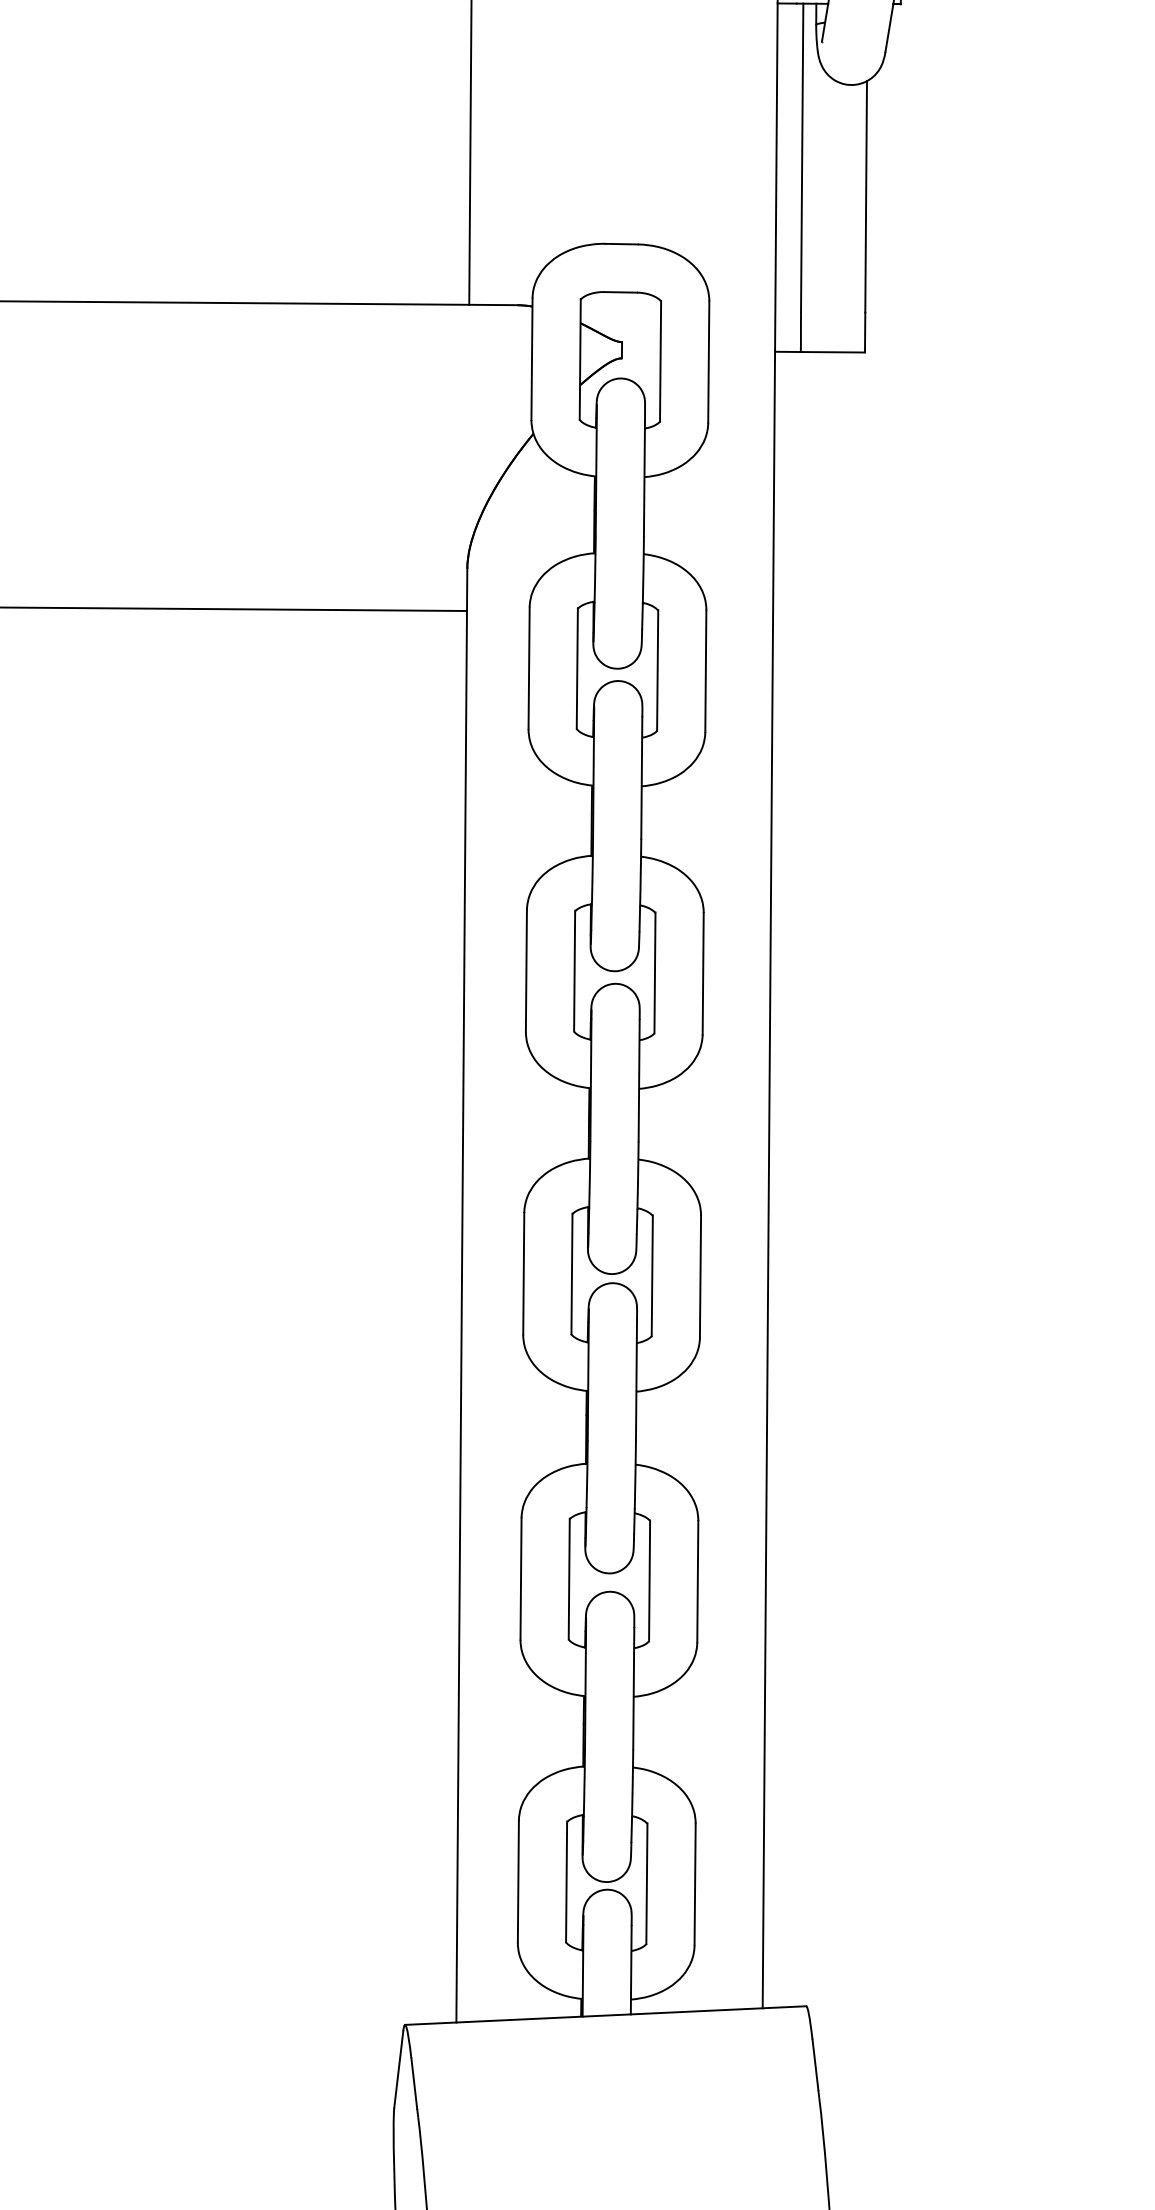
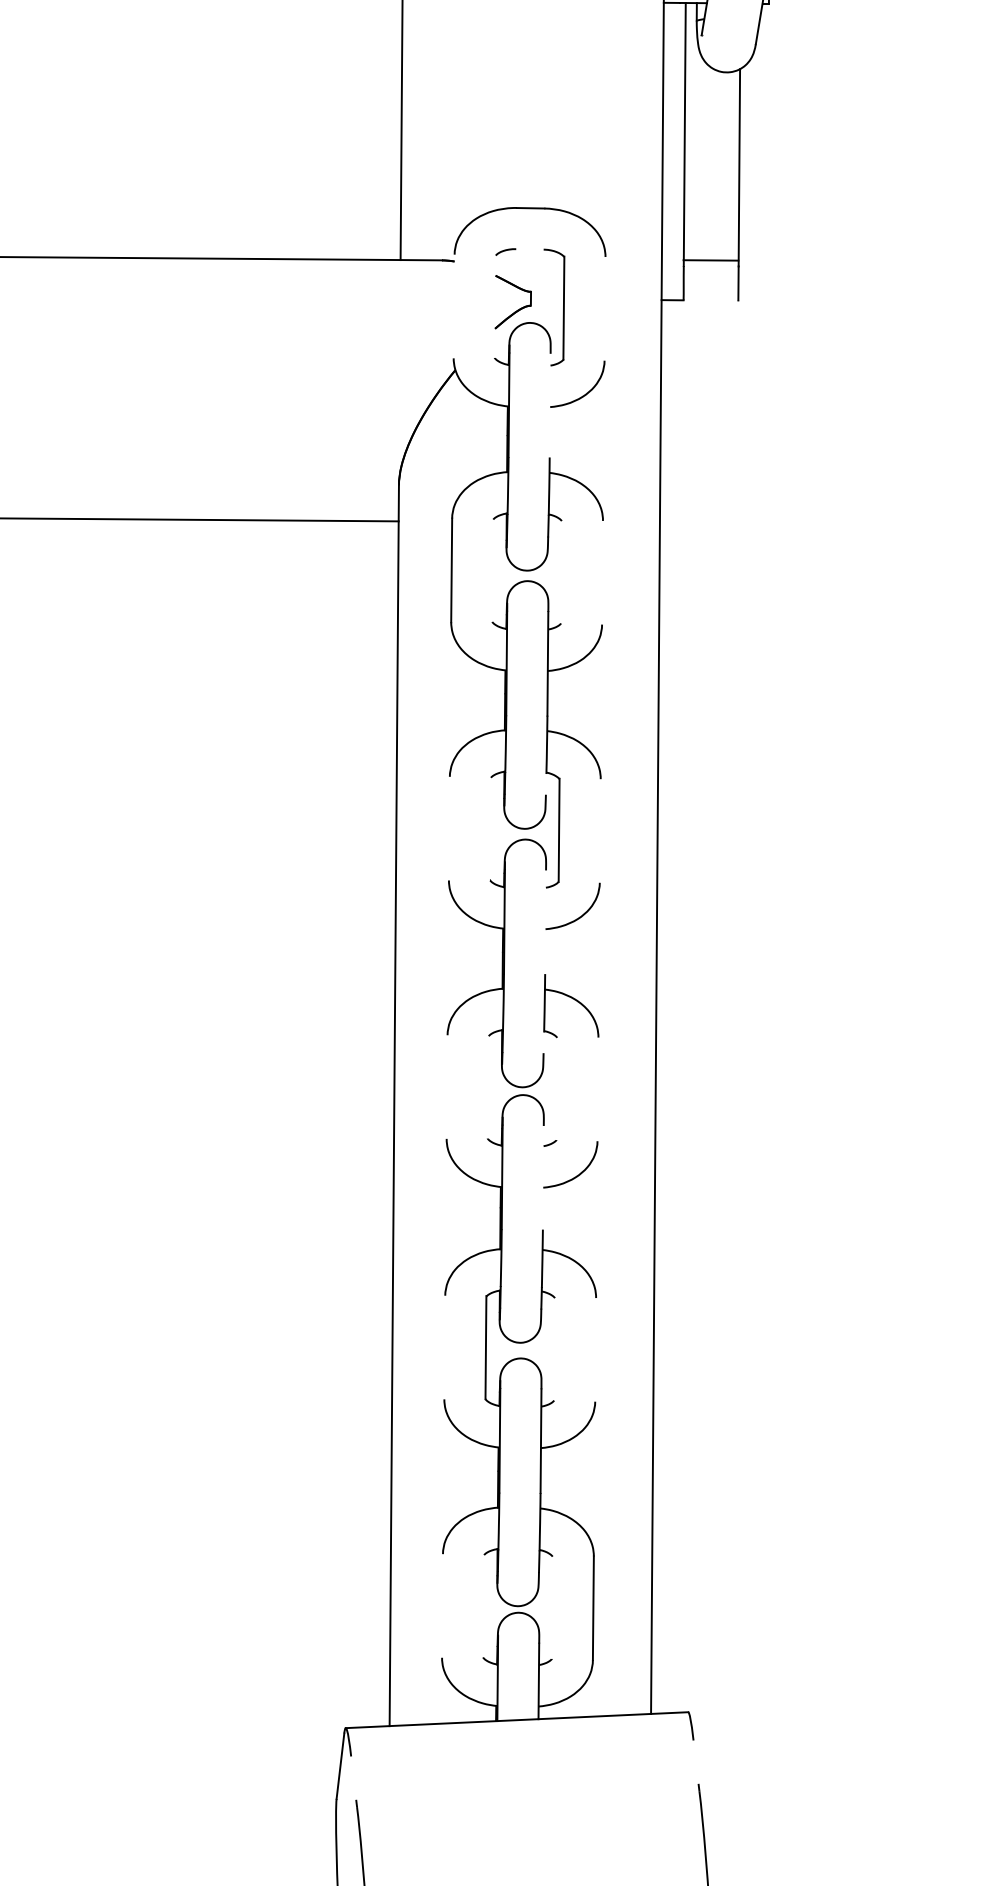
line: (620, 292) -> (529, 249), removed
line: (832, 352) -> (710, 260), moved
line: (531, 359) -> (453, 306), removed
line: (579, 359) -> (494, 306), removed
line: (708, 361) -> (604, 308), removed
line: (644, 475) -> (550, 405), removed
line: (576, 668) -> (492, 570), removed
line: (657, 670) -> (561, 572), removed
line: (705, 670) -> (602, 572), removed
line: (639, 919) -> (545, 784), removed
line: (525, 970) -> (448, 828), removed
line: (574, 970) -> (490, 828), removed
line: (702, 973) -> (599, 830), removed
line: (638, 1080) -> (545, 922), removed
line: (636, 1221) -> (543, 1042), removed
line: (523, 1273) -> (446, 1086), removed
line: (571, 1273) -> (487, 1086), removed
line: (651, 1275) -> (556, 1088), removed
line: (700, 1276) -> (597, 1089), removed
line: (636, 1379) -> (543, 1177), removed
line: (520, 1578) -> (444, 1347), removed
line: (649, 1580) -> (554, 1348), removed
line: (697, 1581) -> (595, 1349), removed
line: (517, 1881) -> (441, 1605), removed
line: (566, 1881) -> (483, 1605), removed
line: (646, 1883) -> (551, 1607), removed
line: (815, 2064) -> (696, 1761), removed
line: (414, 2083) -> (353, 1778), removed

